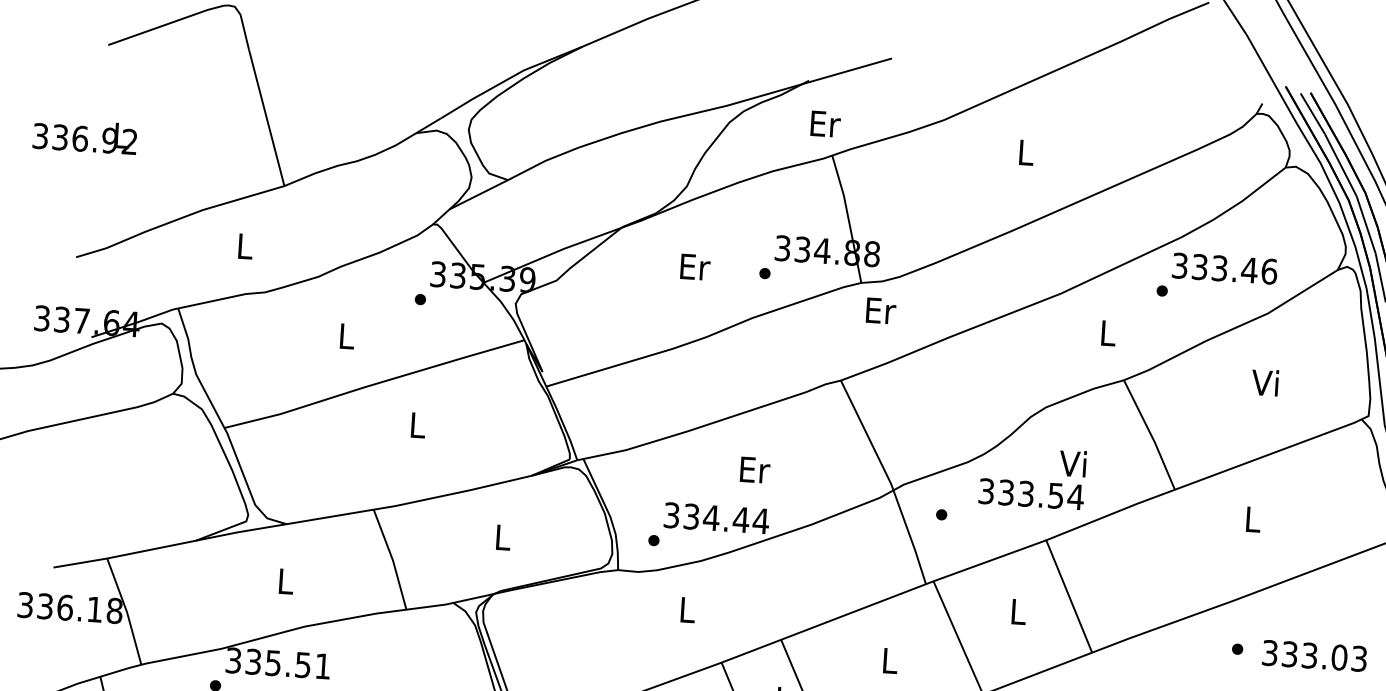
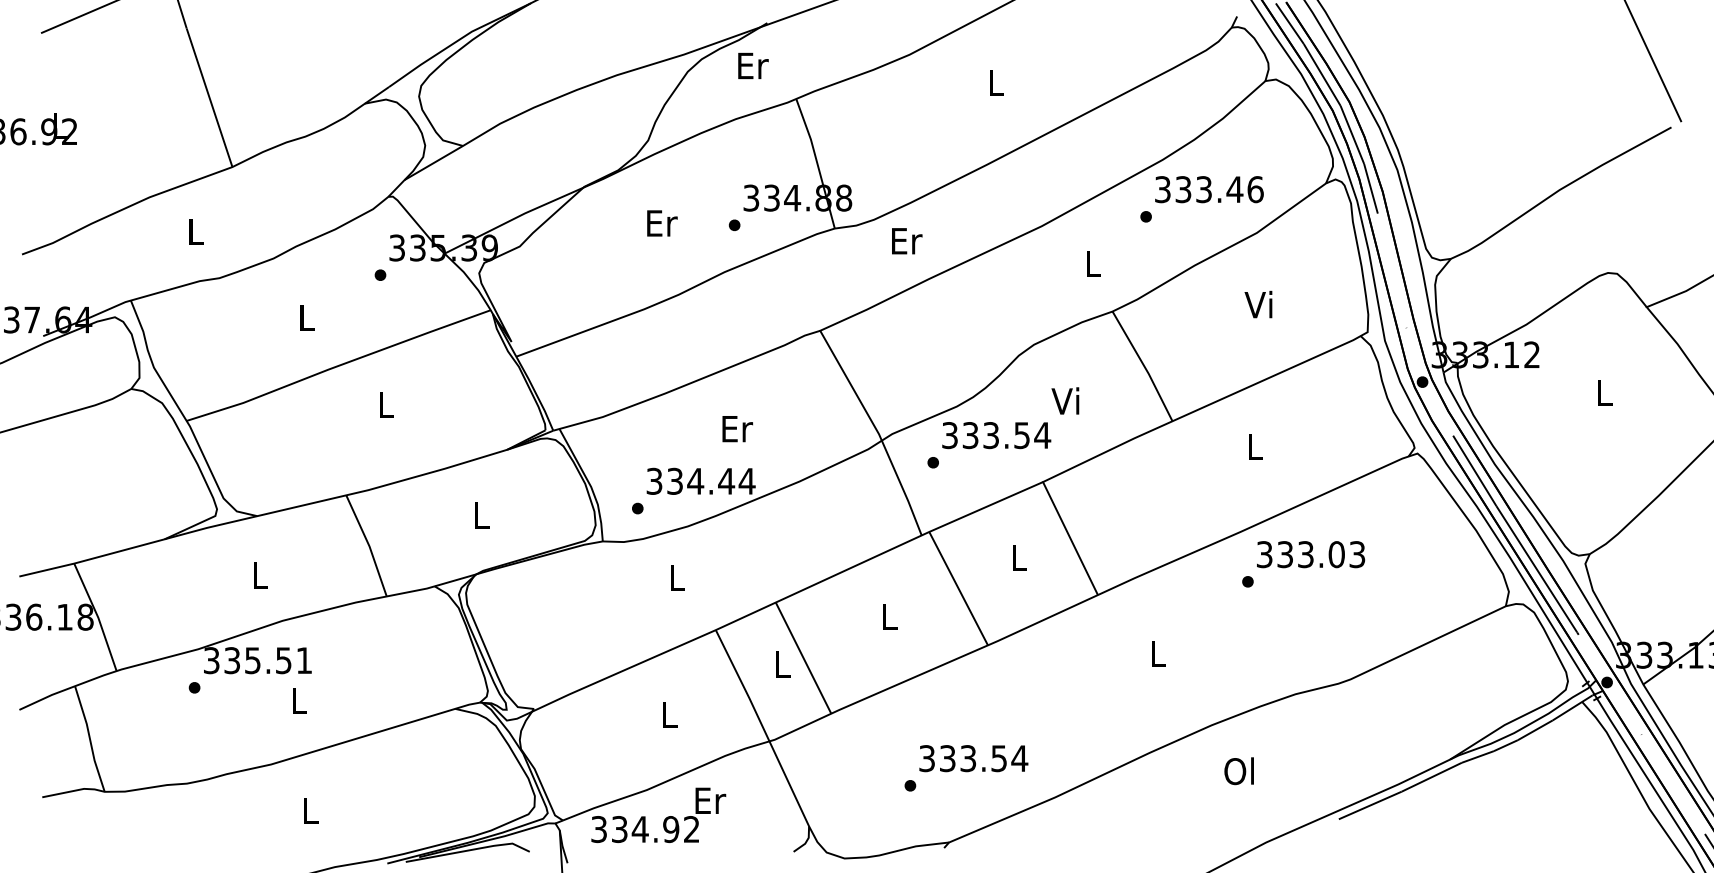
text: (825, 123) -> (753, 65), moved
text: (881, 311) -> (907, 241), moved
text: (1031, 494) -> (996, 435), moved
text: (1315, 655) -> (1311, 554), moved

